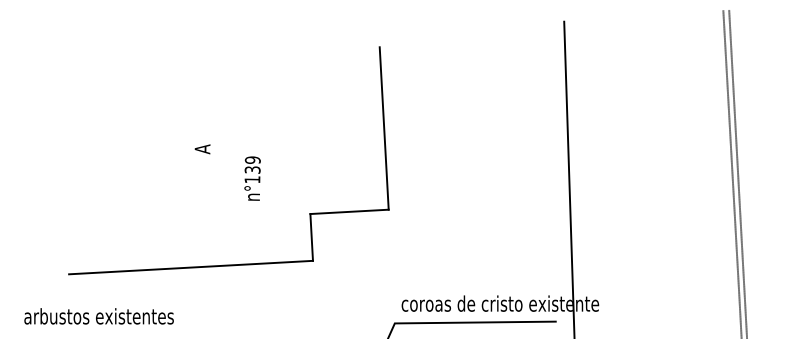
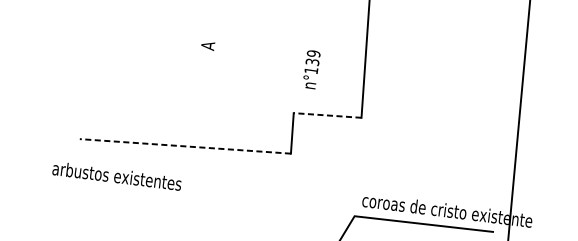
text: (252, 178) -> (311, 69), moved
line: (349, 211) -> (327, 115), solid -> dashed
line: (190, 267) -> (184, 146), solid -> dashed
text: (98, 316) -> (116, 176), moved

